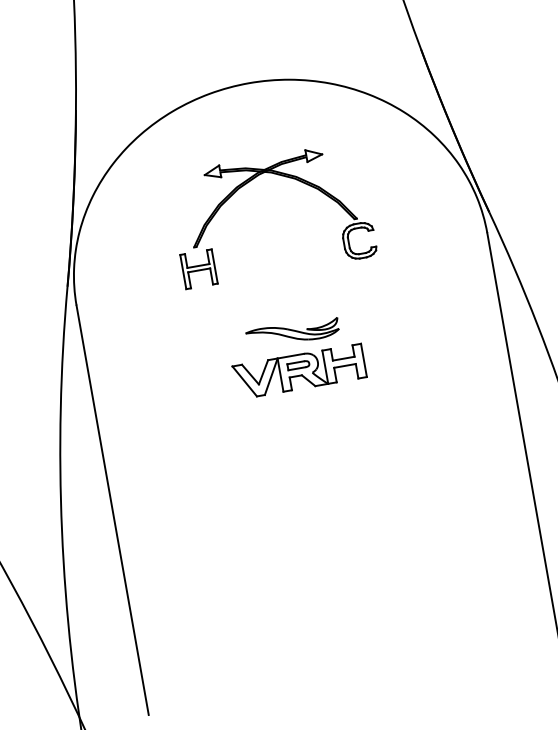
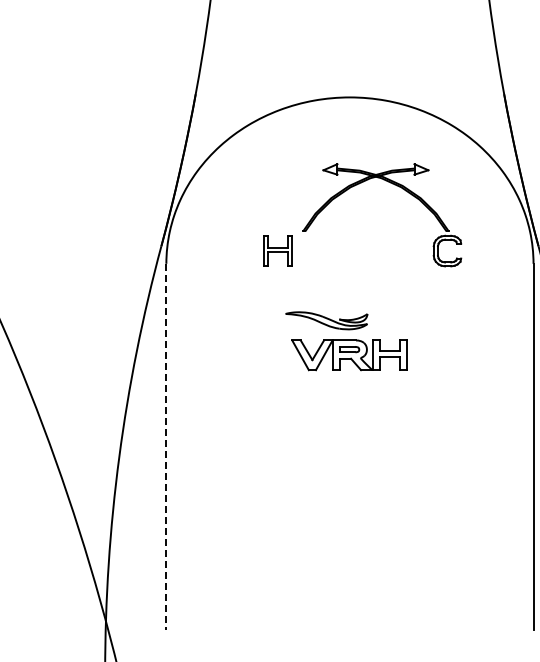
part: (289, 178) -> (396, 186), moved
part: (292, 332) -> (326, 320), moved
line: (112, 509) -> (166, 446), solid -> dashed

